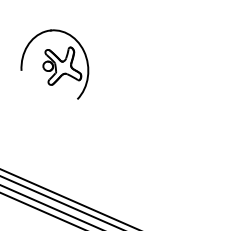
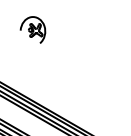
part: (53, 64) -> (32, 29), size x0.7

